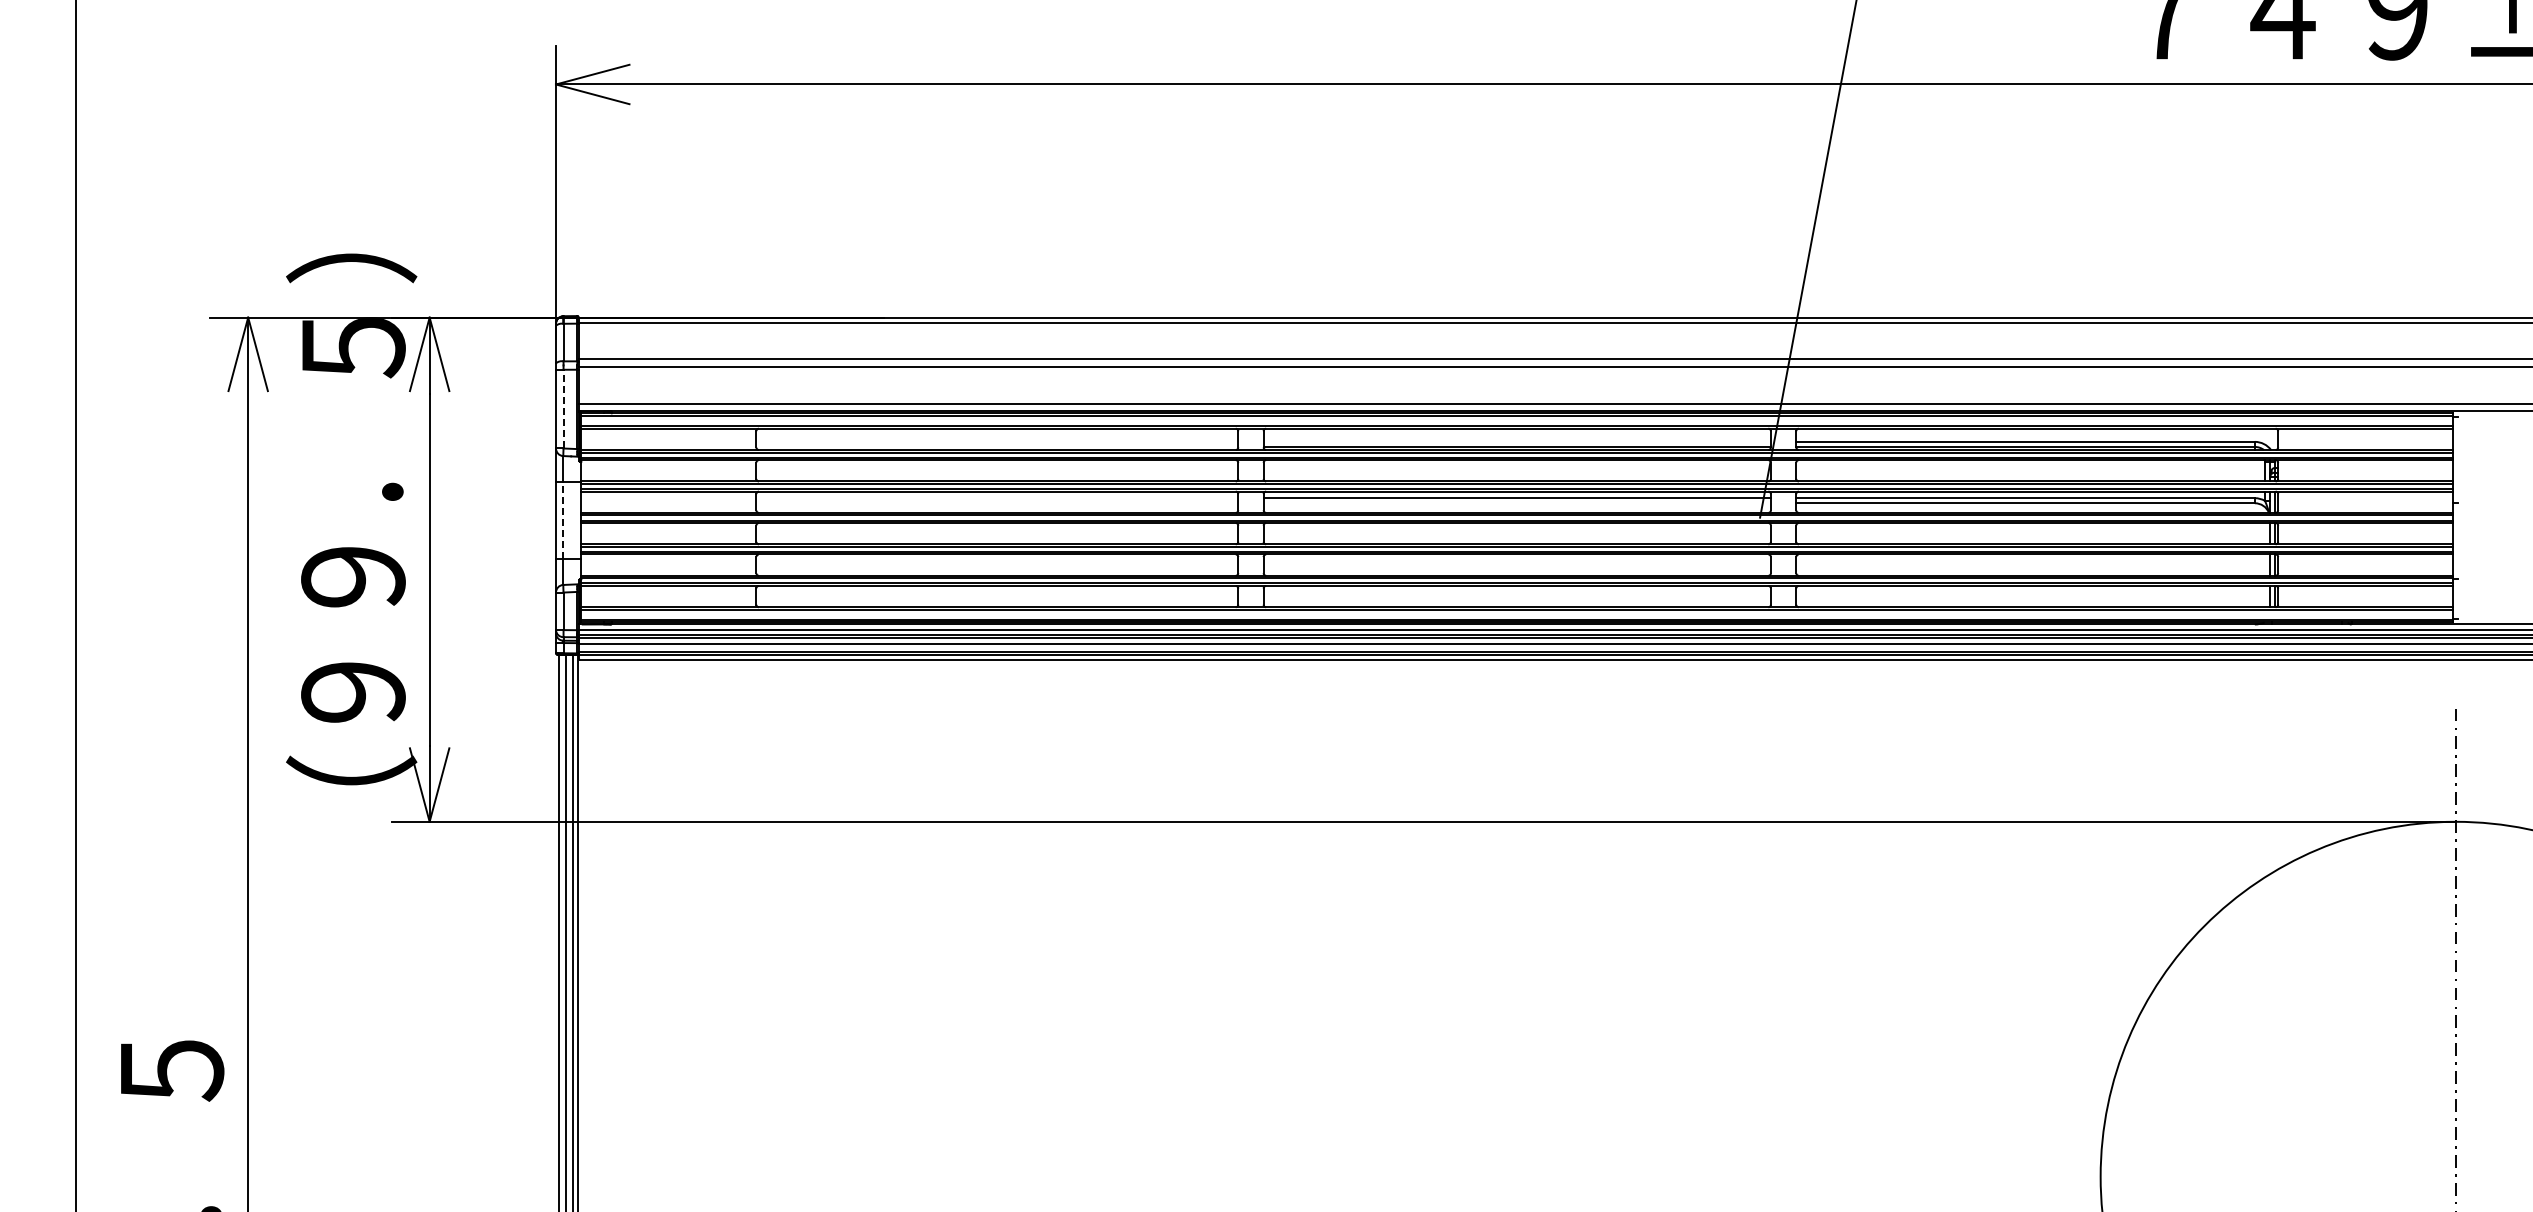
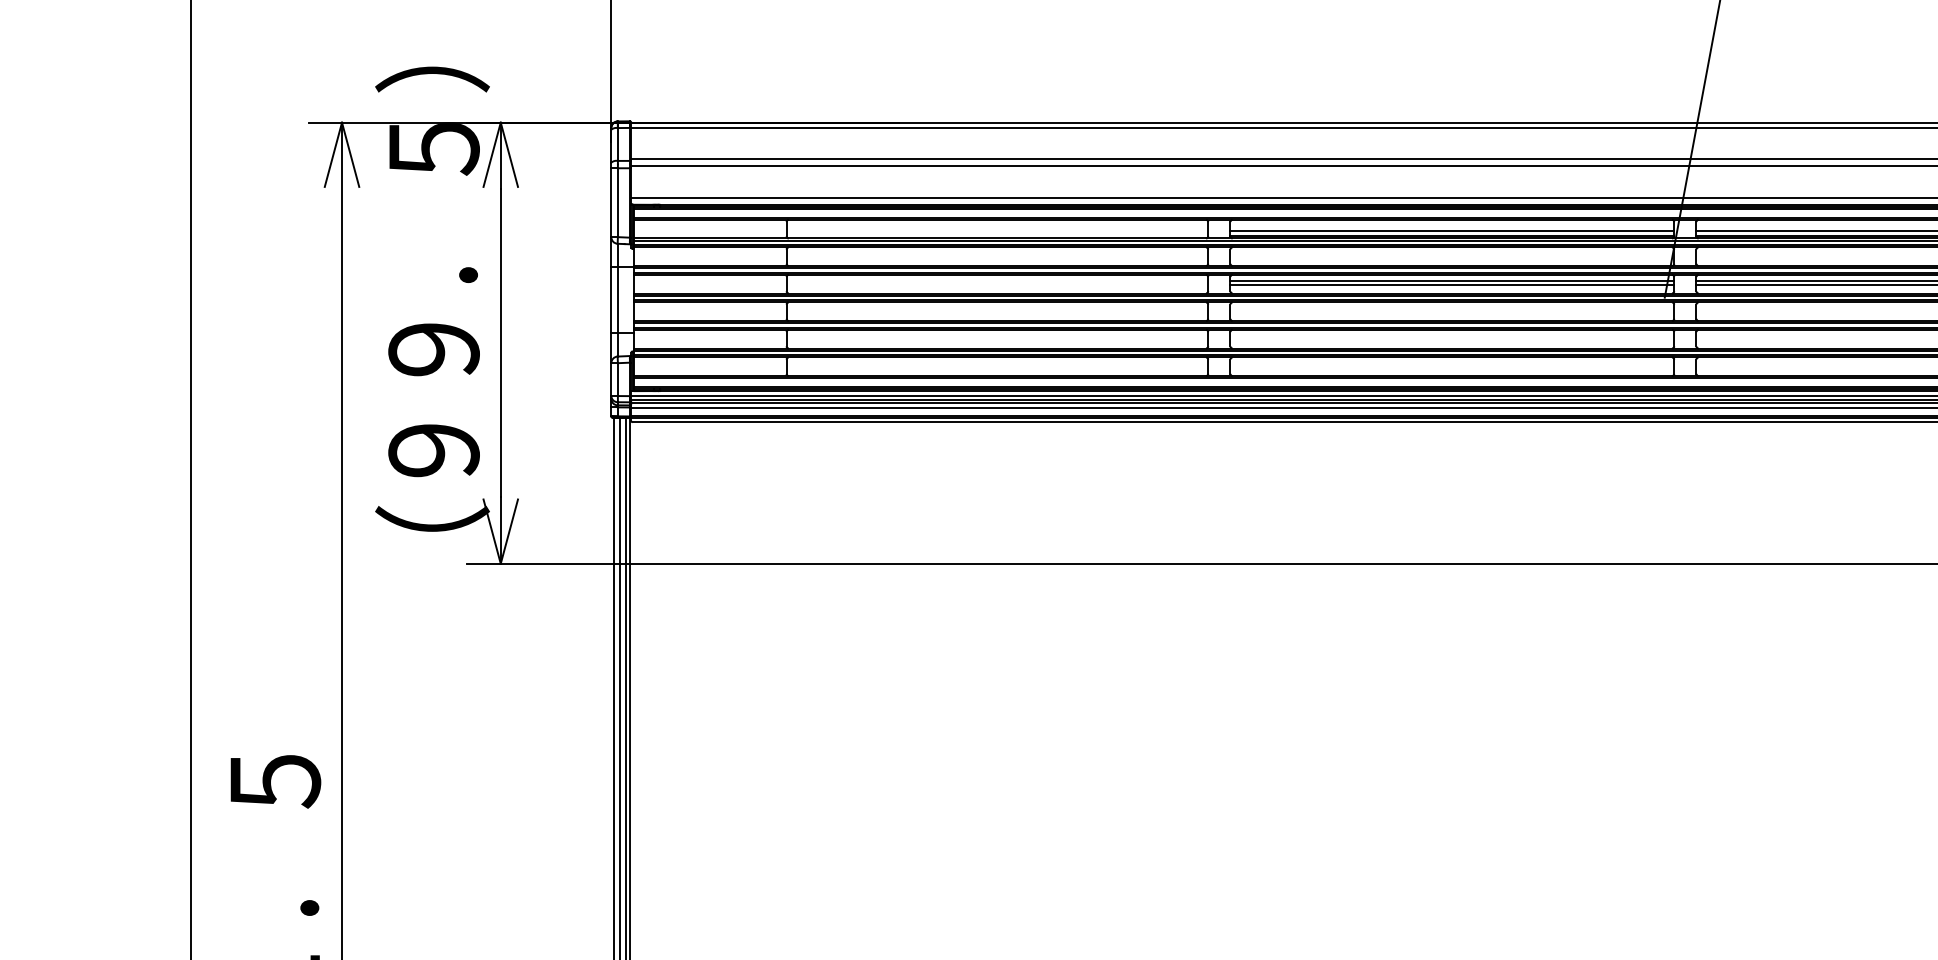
line: (563, 408) -> (617, 202), dashed -> solid
line: (1516, 441) -> (1451, 231), added
line: (1516, 503) -> (1451, 285), added
line: (563, 520) -> (617, 300), dashed -> solid

